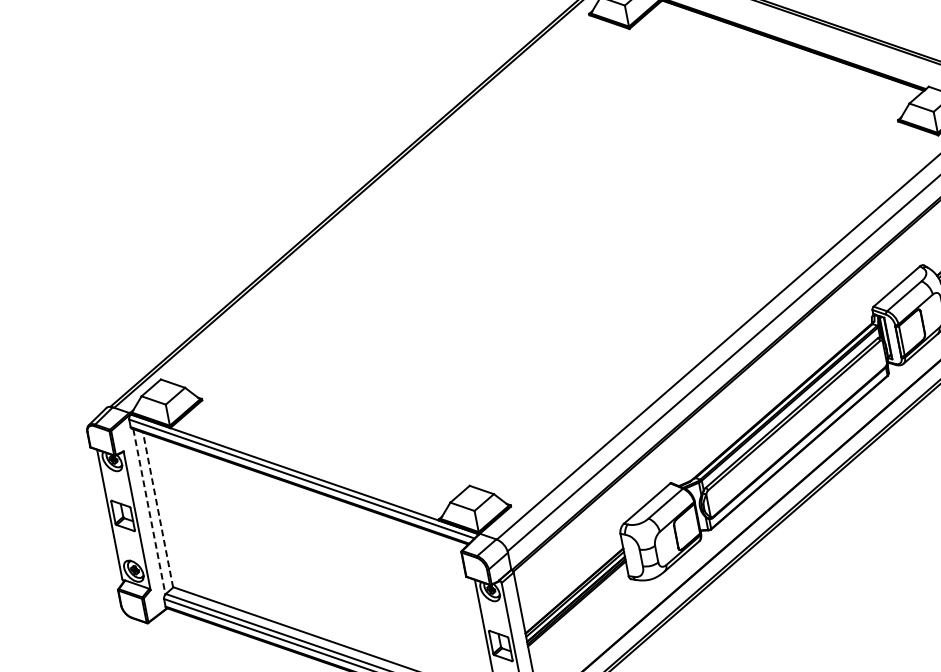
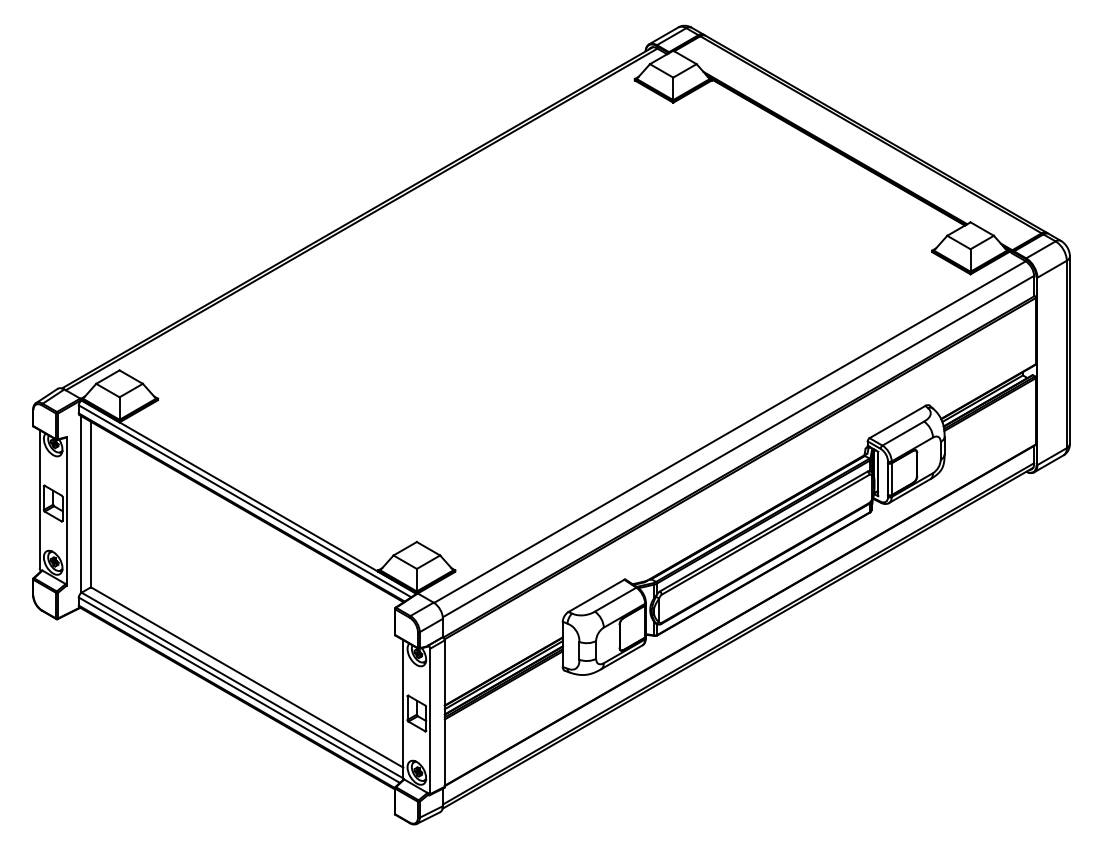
line: (158, 510) -> (90, 504), dashed -> solid
line: (149, 512) -> (81, 505), dashed -> solid

